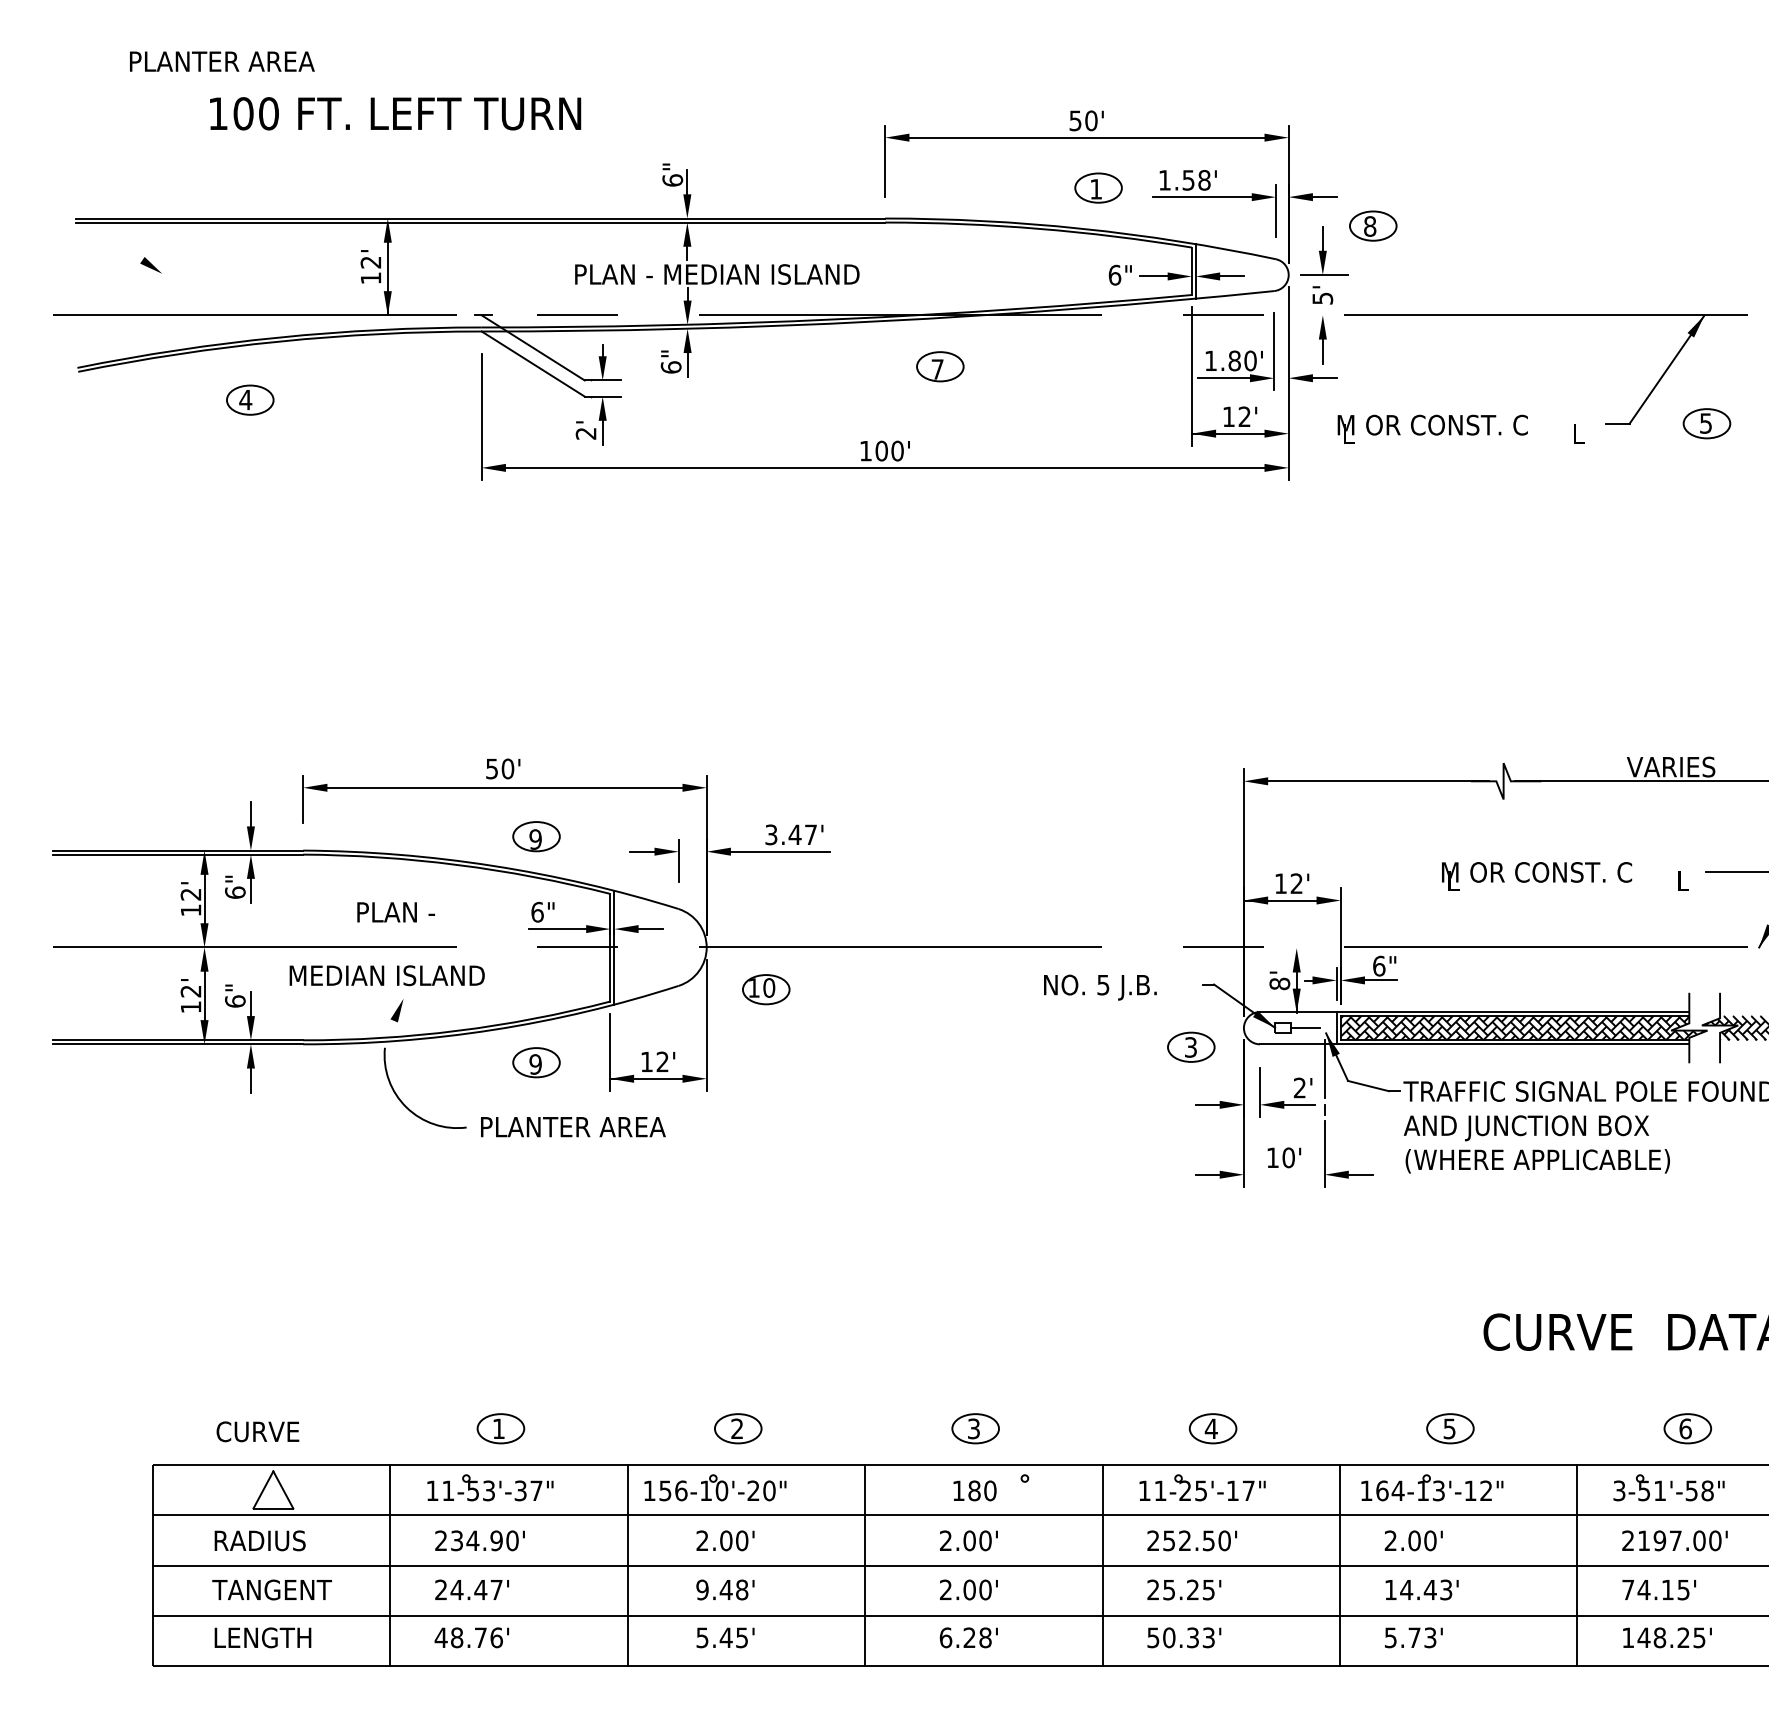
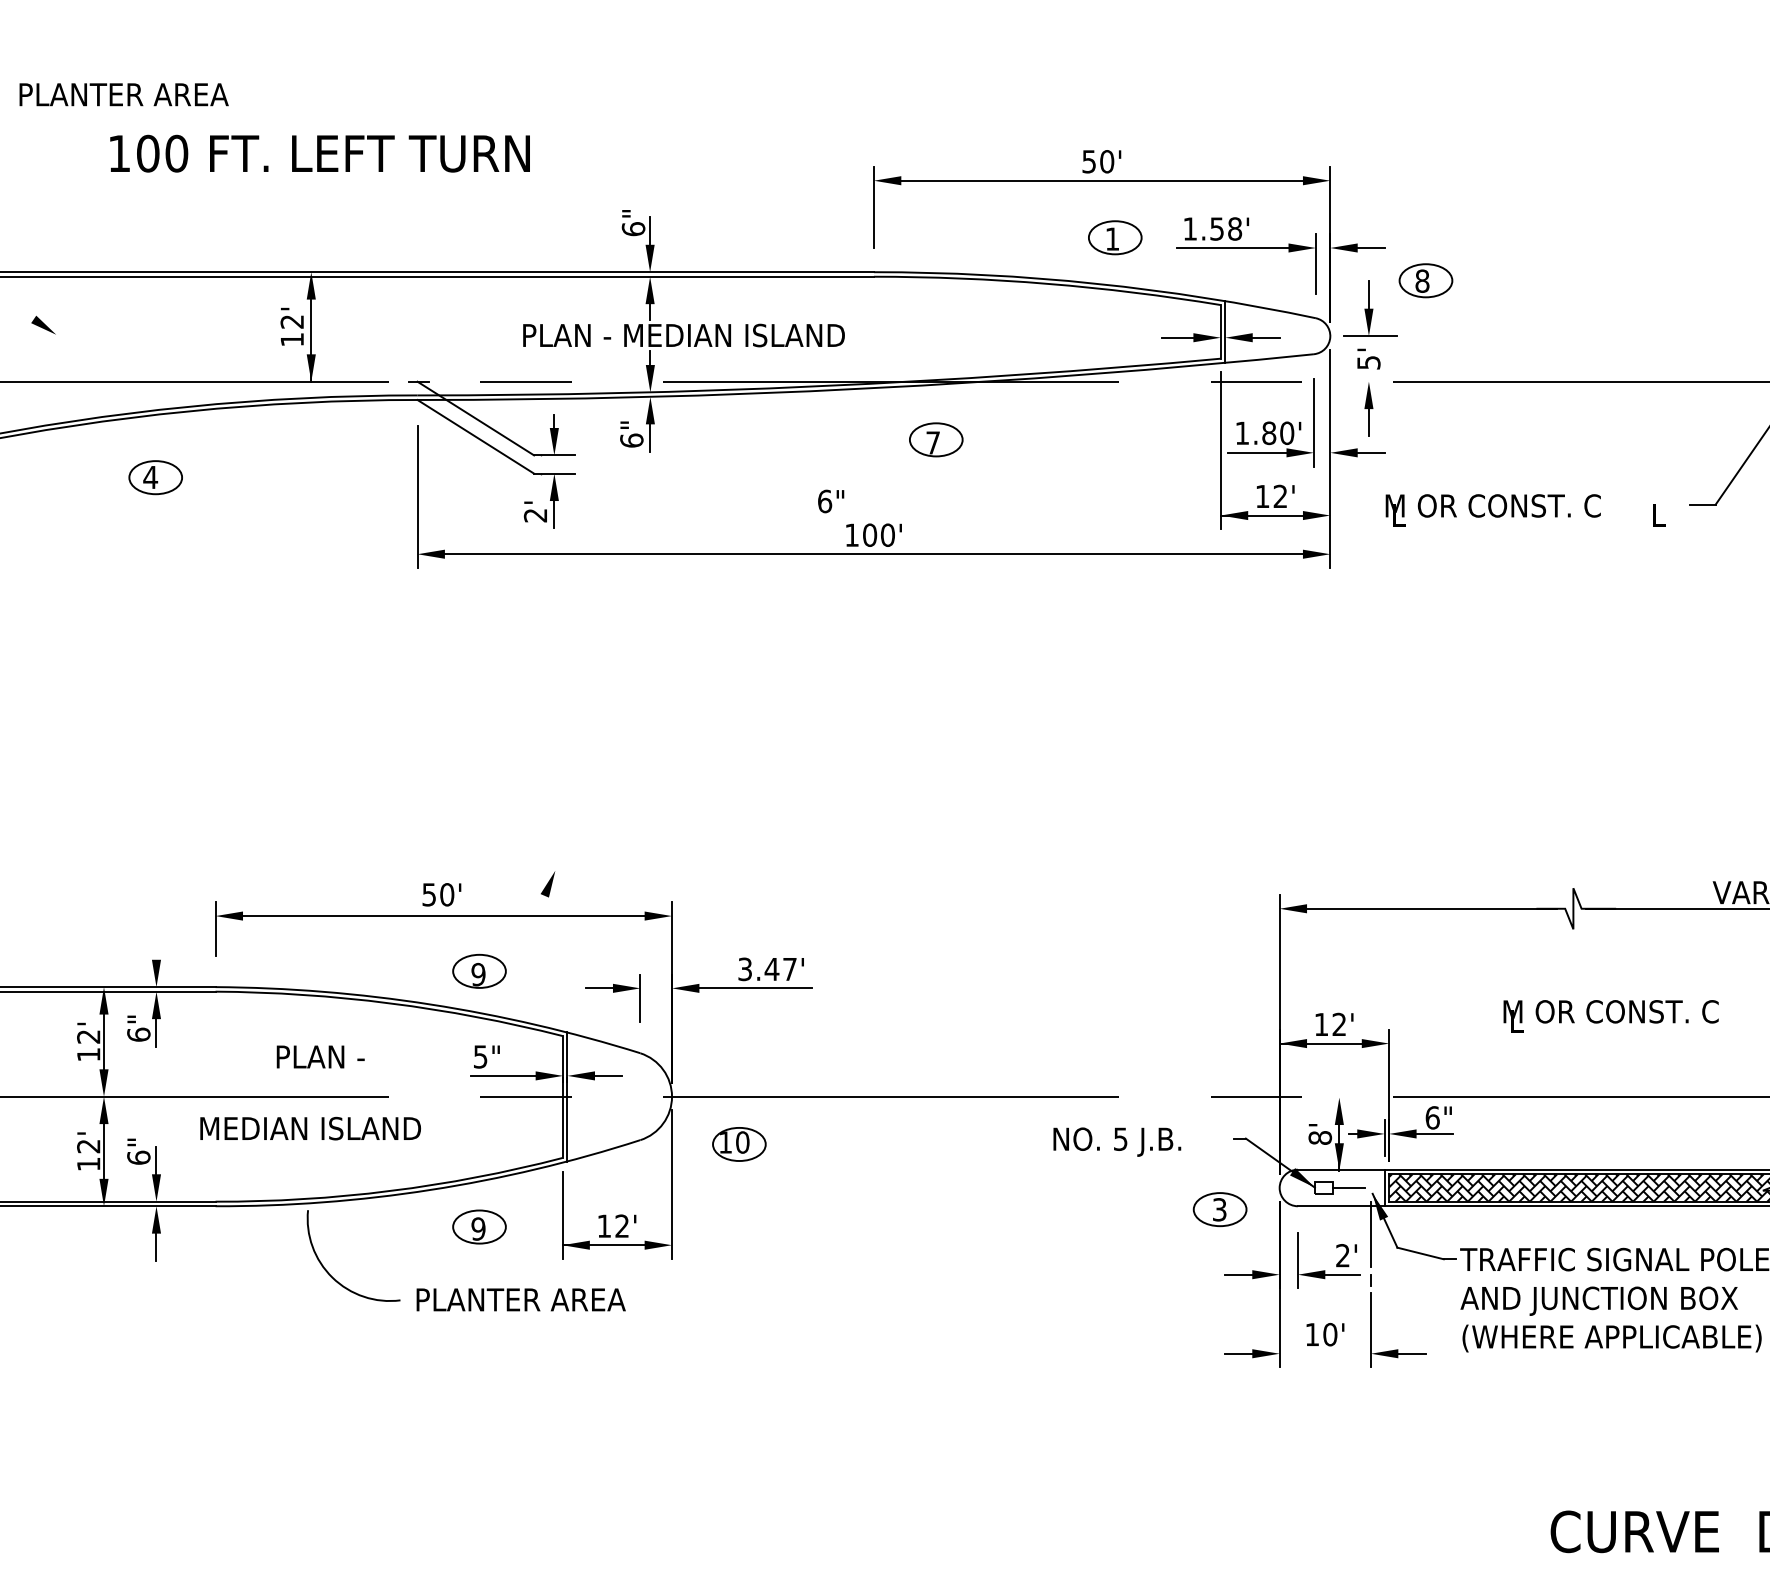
text: (1119, 274) -> (830, 500), moved
line: (250, 814) -> (155, 946), removed
text: (537, 911) -> (480, 1056), 6" -> 5"
curve: (396, 1010) -> (547, 884), moved

